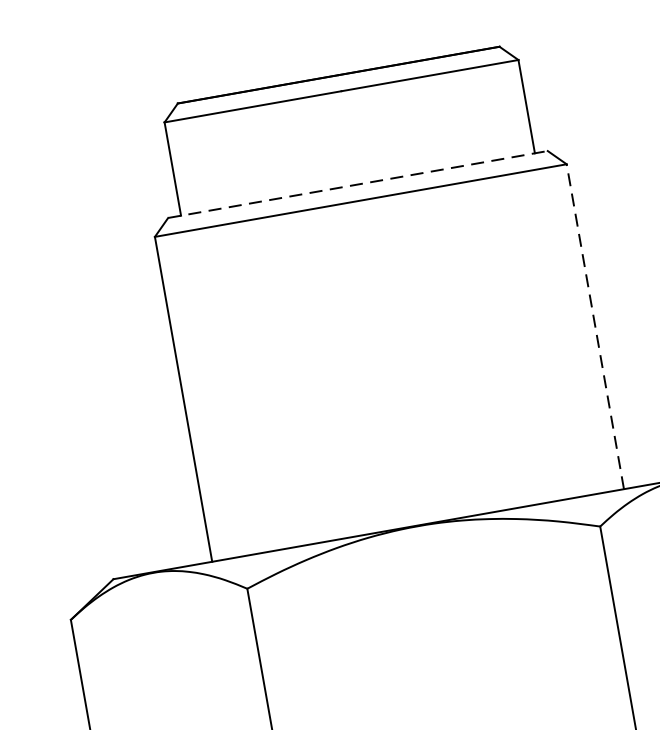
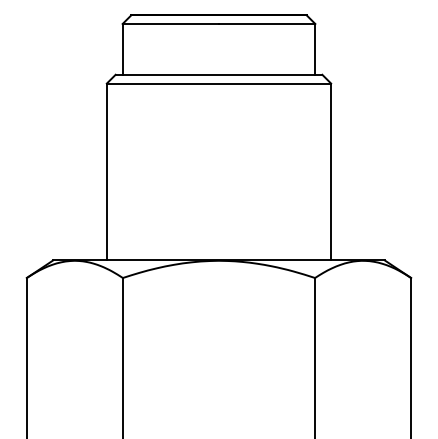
line: (358, 183) -> (219, 74), dashed -> solid
line: (595, 325) -> (331, 171), dashed -> solid

